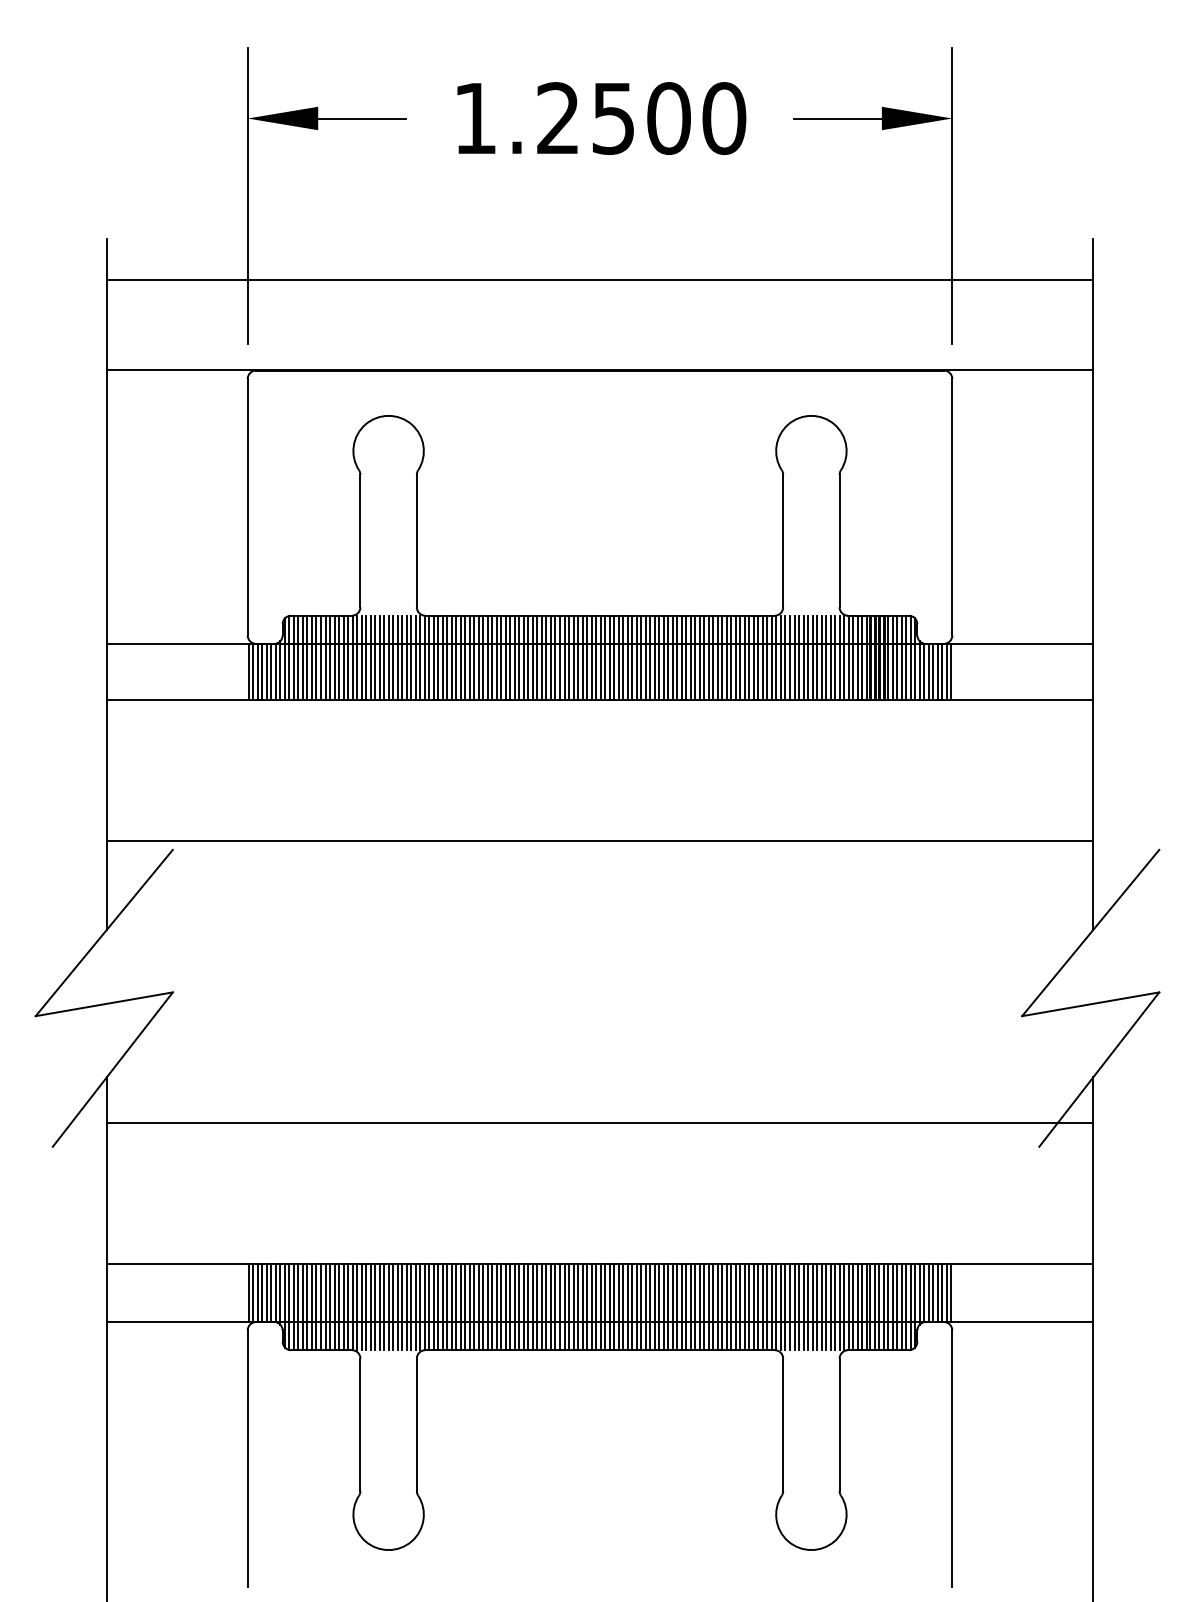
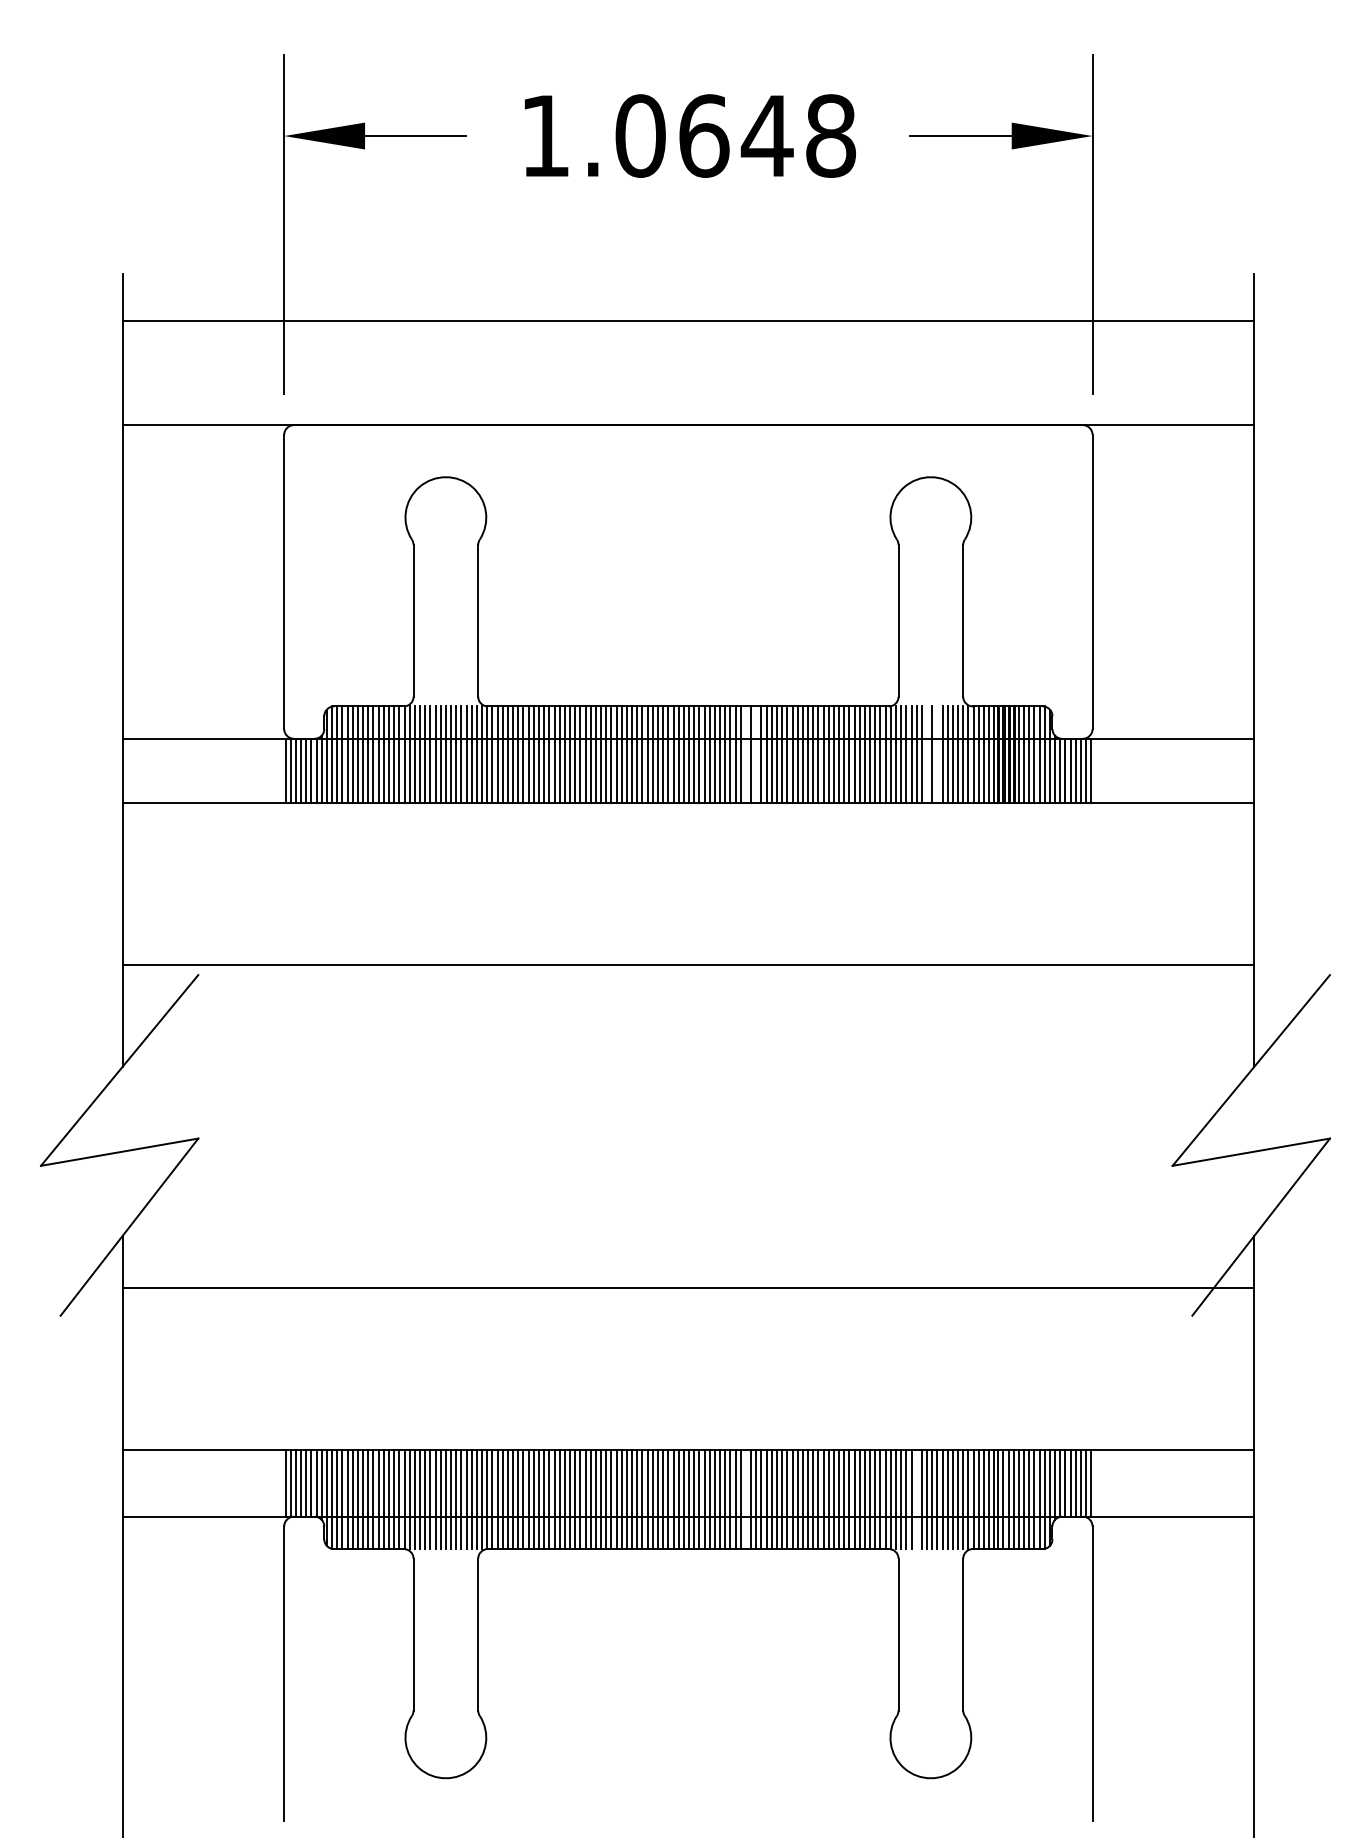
text: (641, 118) -> (735, 136), 1.2500 -> 1.0648
line: (650, 657) -> (746, 754), removed
line: (659, 657) -> (756, 754), removed
line: (808, 657) -> (927, 754), removed
line: (817, 657) -> (937, 754), removed
line: (650, 1306) -> (746, 1498), removed
line: (799, 1306) -> (917, 1498), removed

